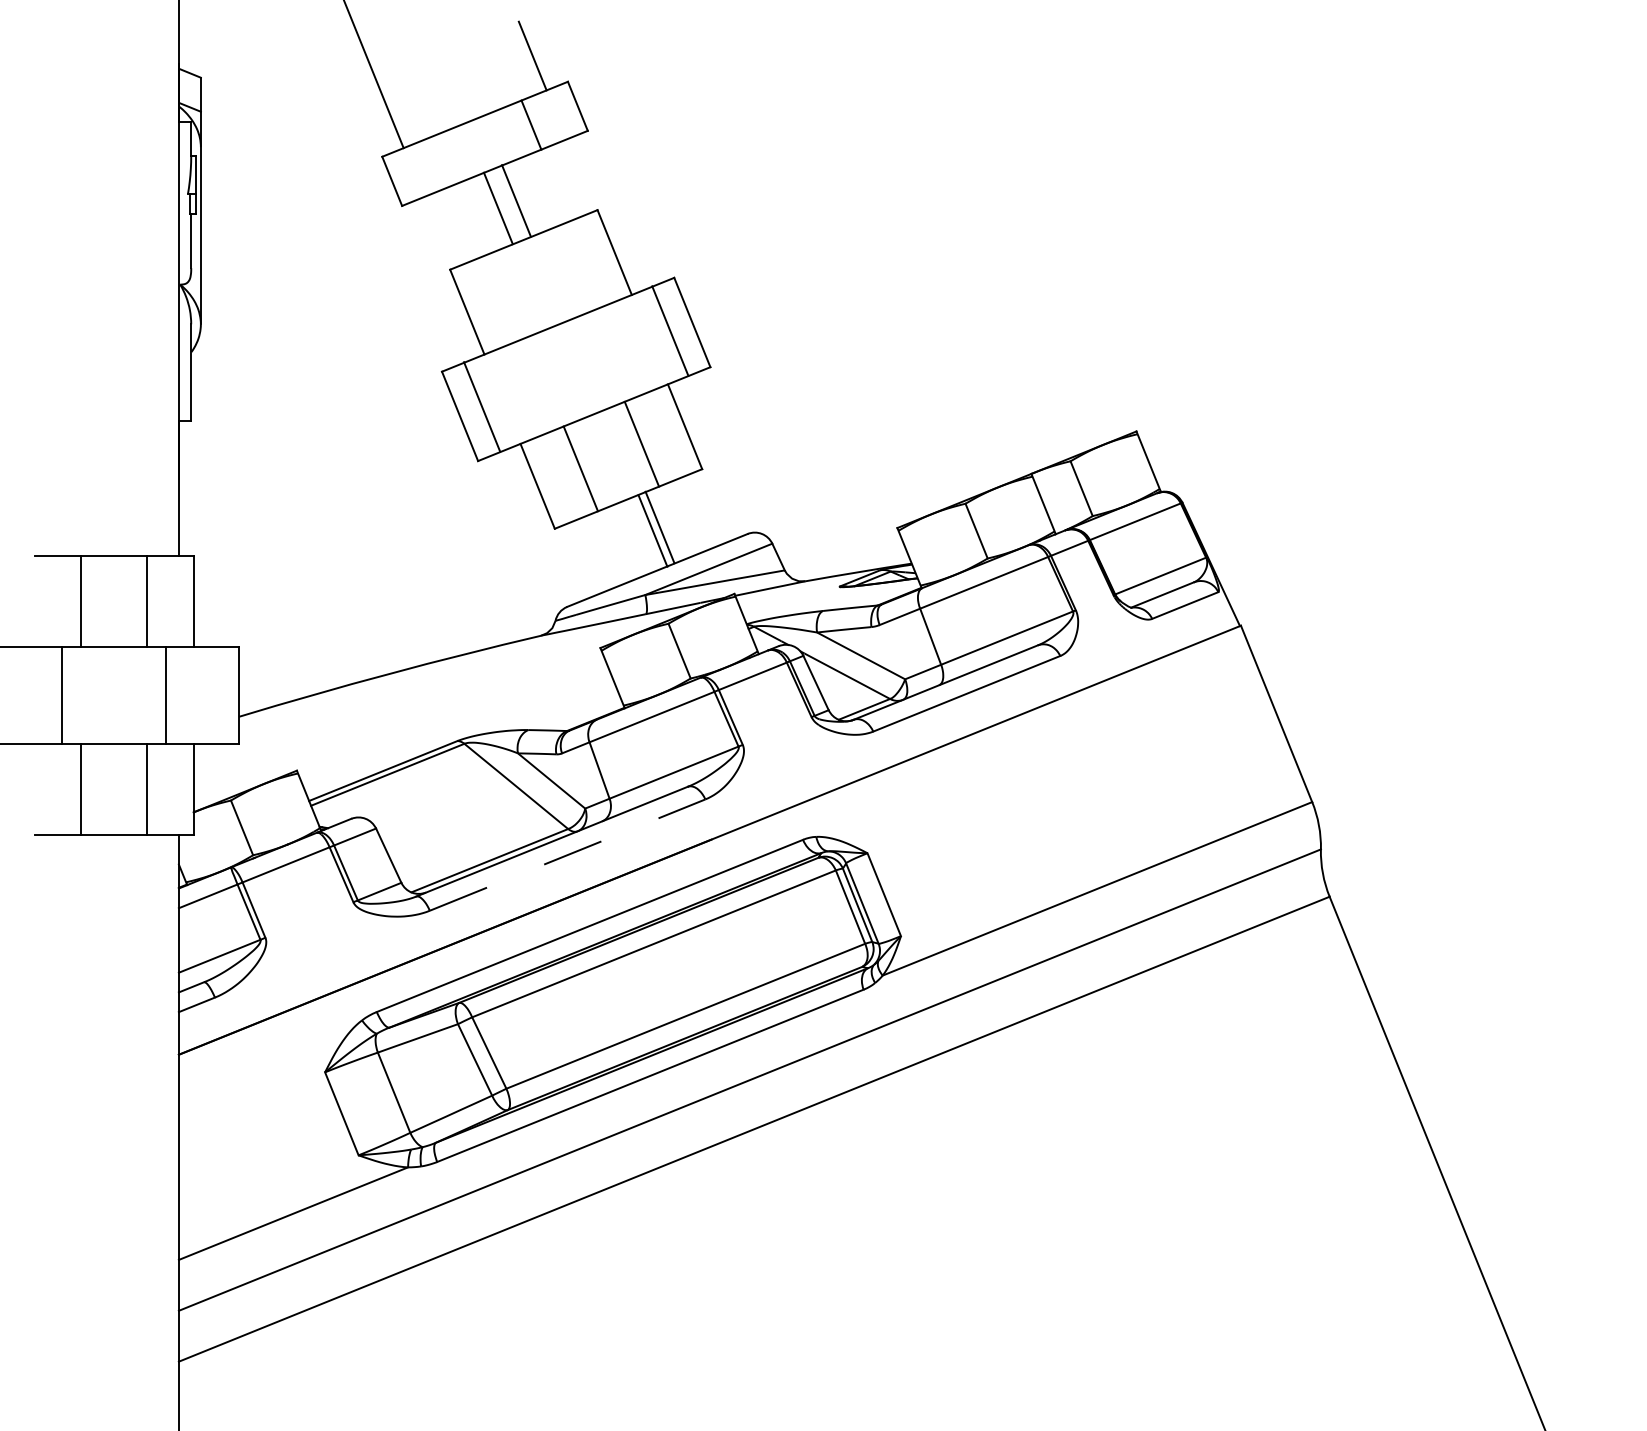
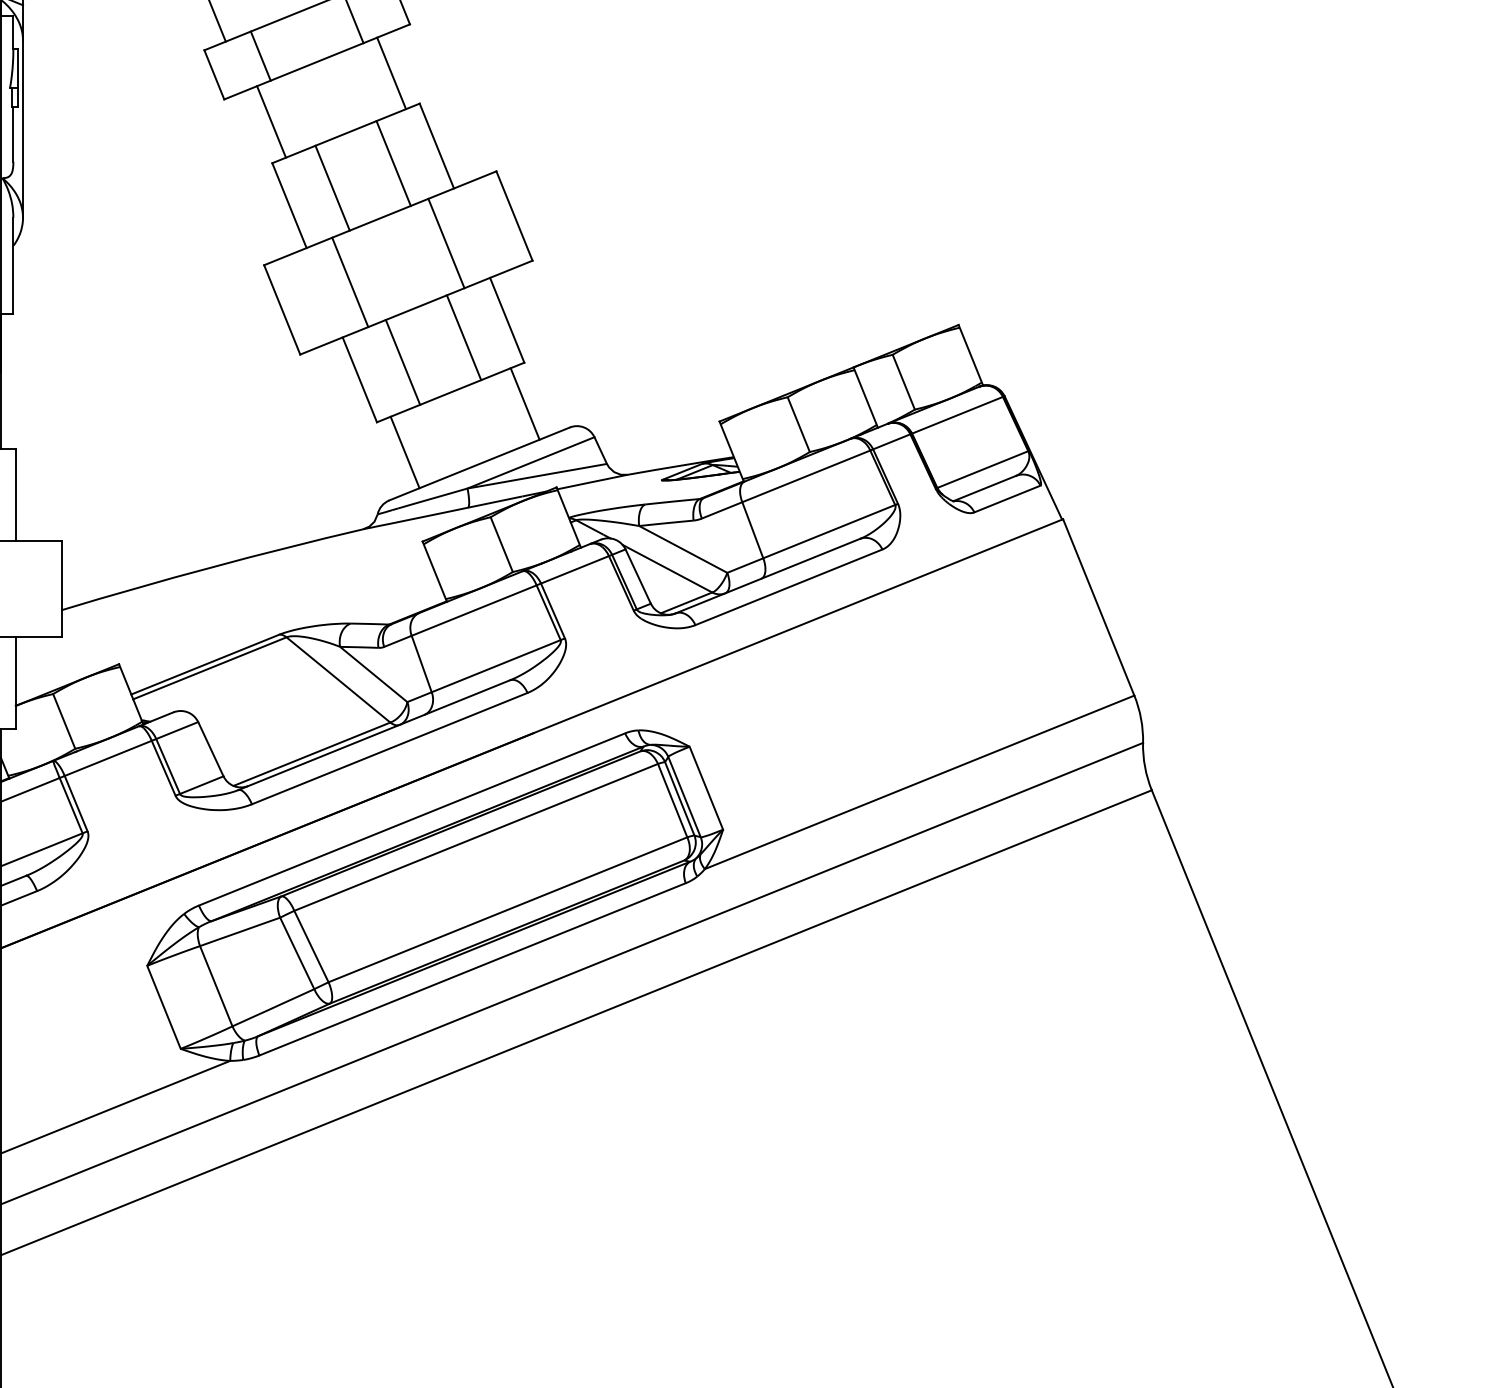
line: (438, 162) -> (260, 56), added
line: (516, 200) -> (391, 73), moved
line: (497, 208) -> (270, 122), moved
line: (571, 269) -> (393, 163), added
line: (510, 294) -> (332, 188), added
line: (670, 330) -> (446, 243), moved
line: (482, 406) -> (350, 282), moved
line: (659, 527) -> (524, 404), moved
line: (652, 530) -> (404, 452), moved
line: (567, 855) -> (389, 749), dashed -> solid

